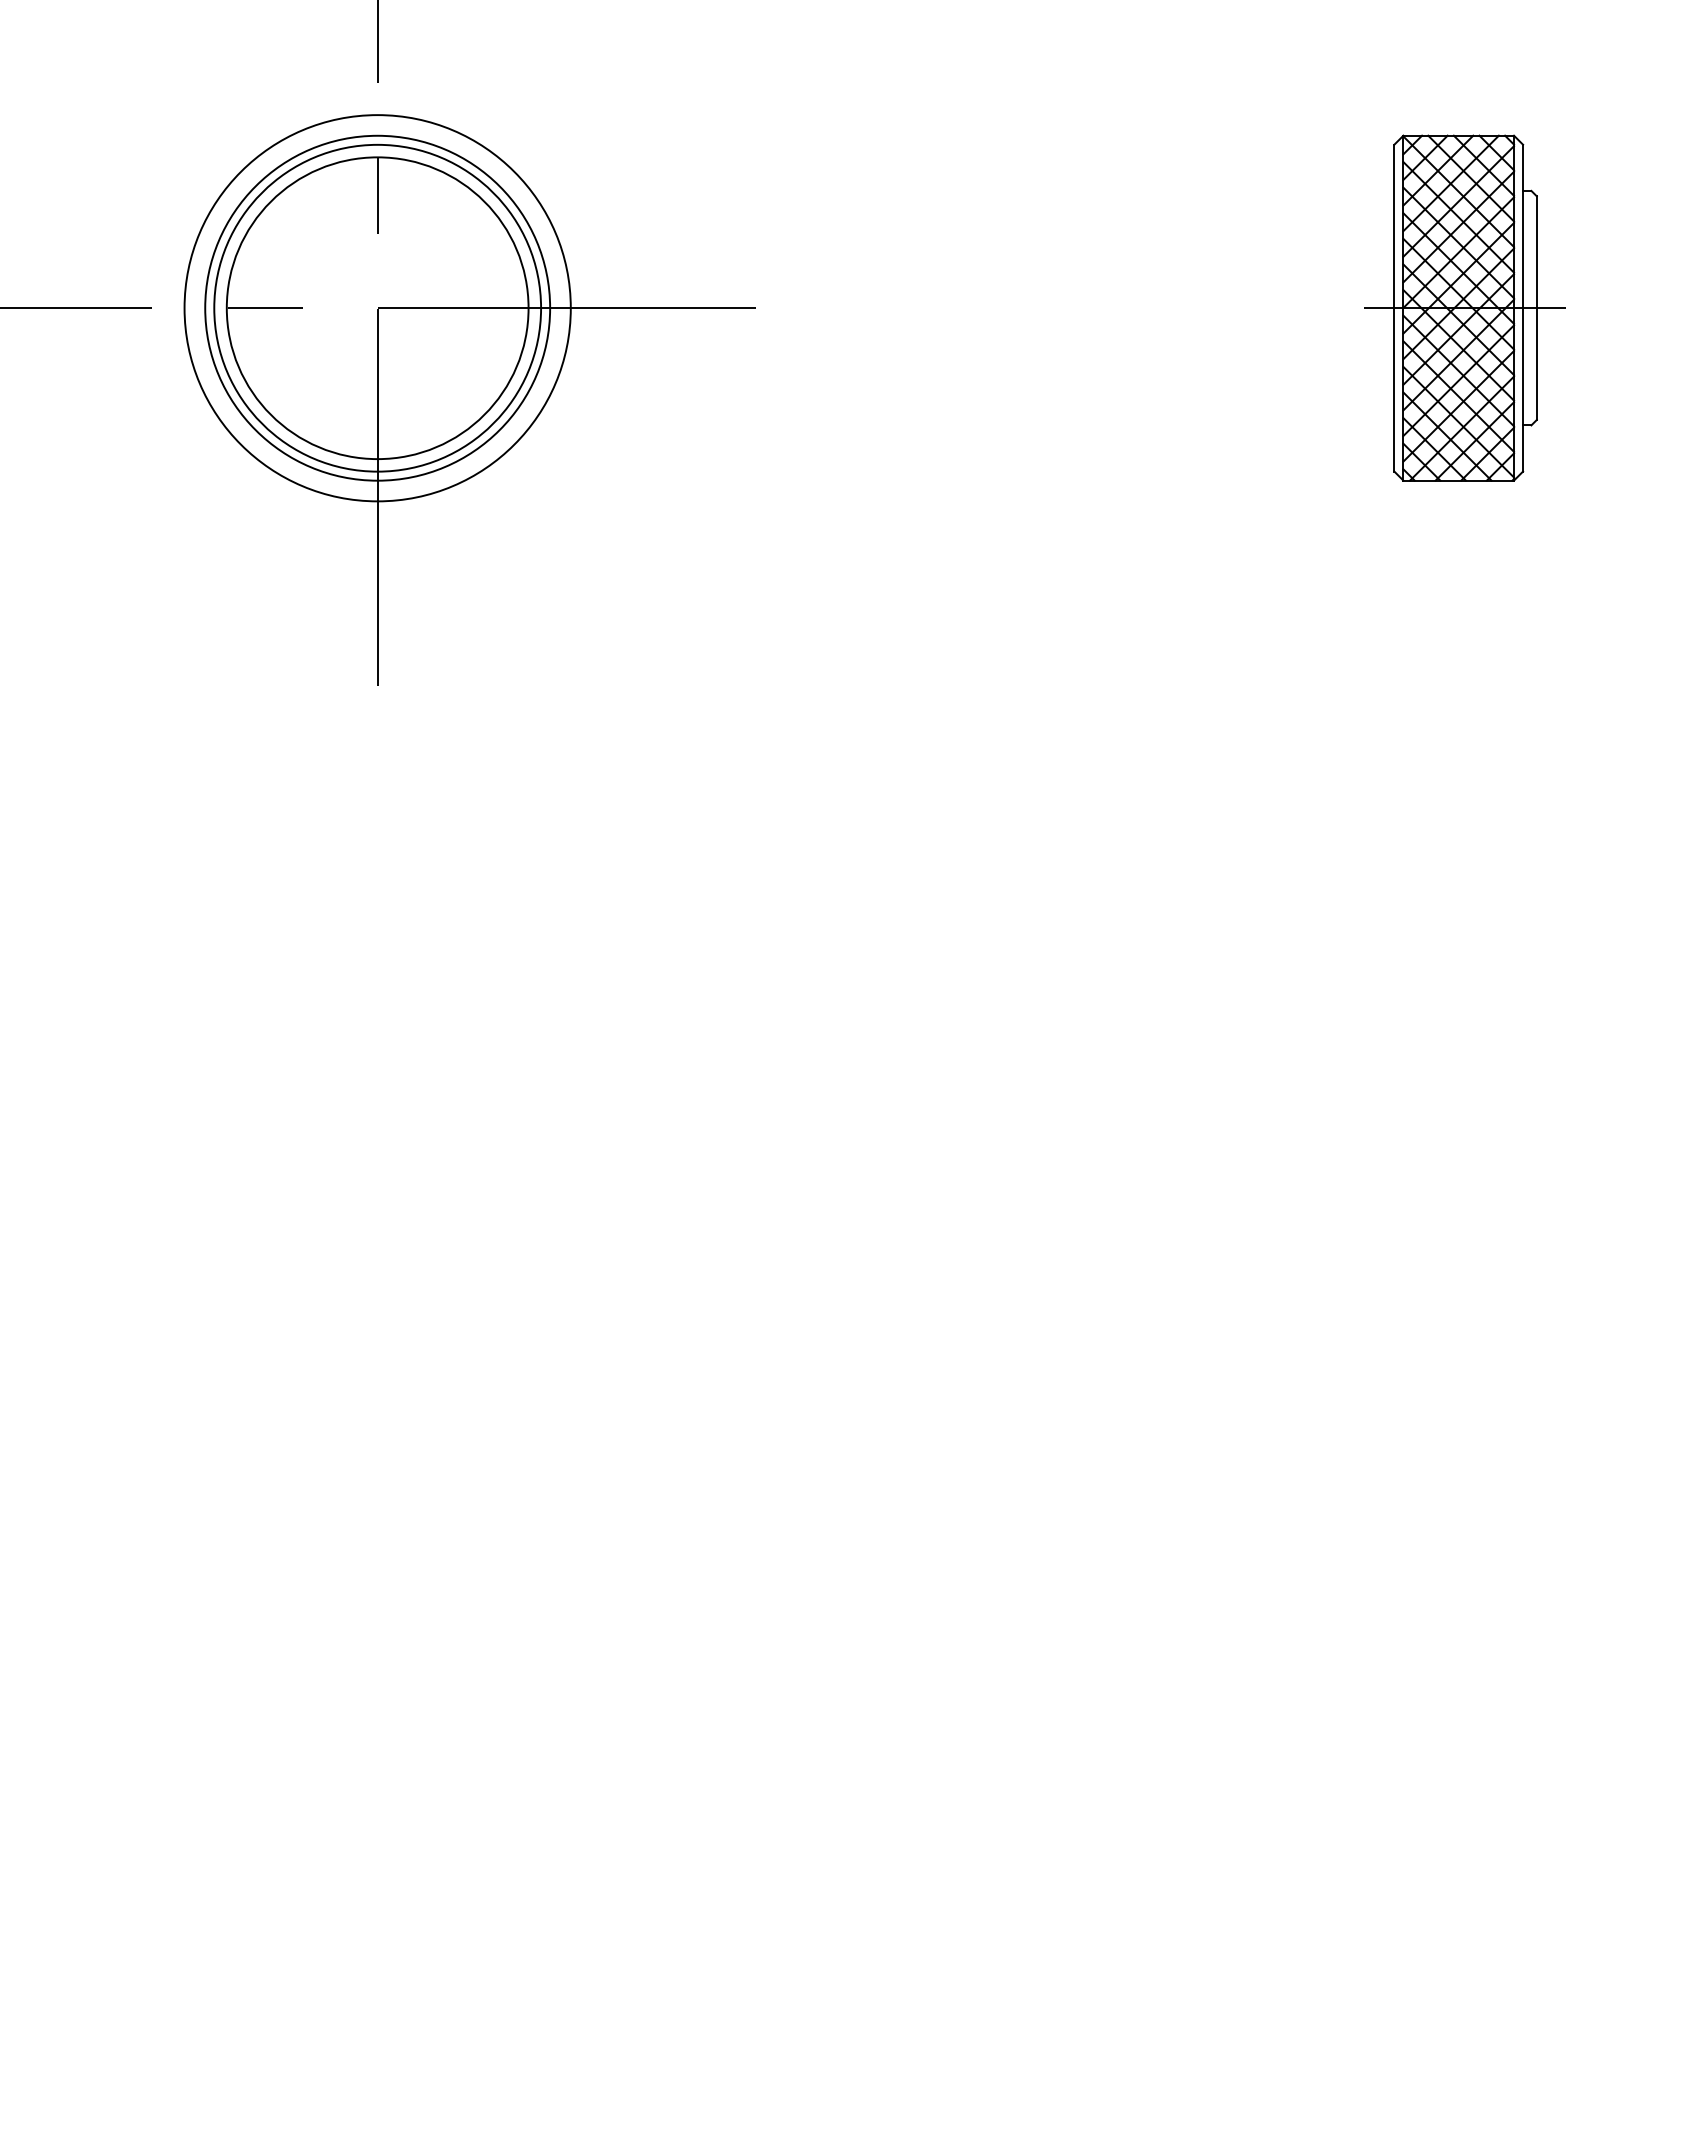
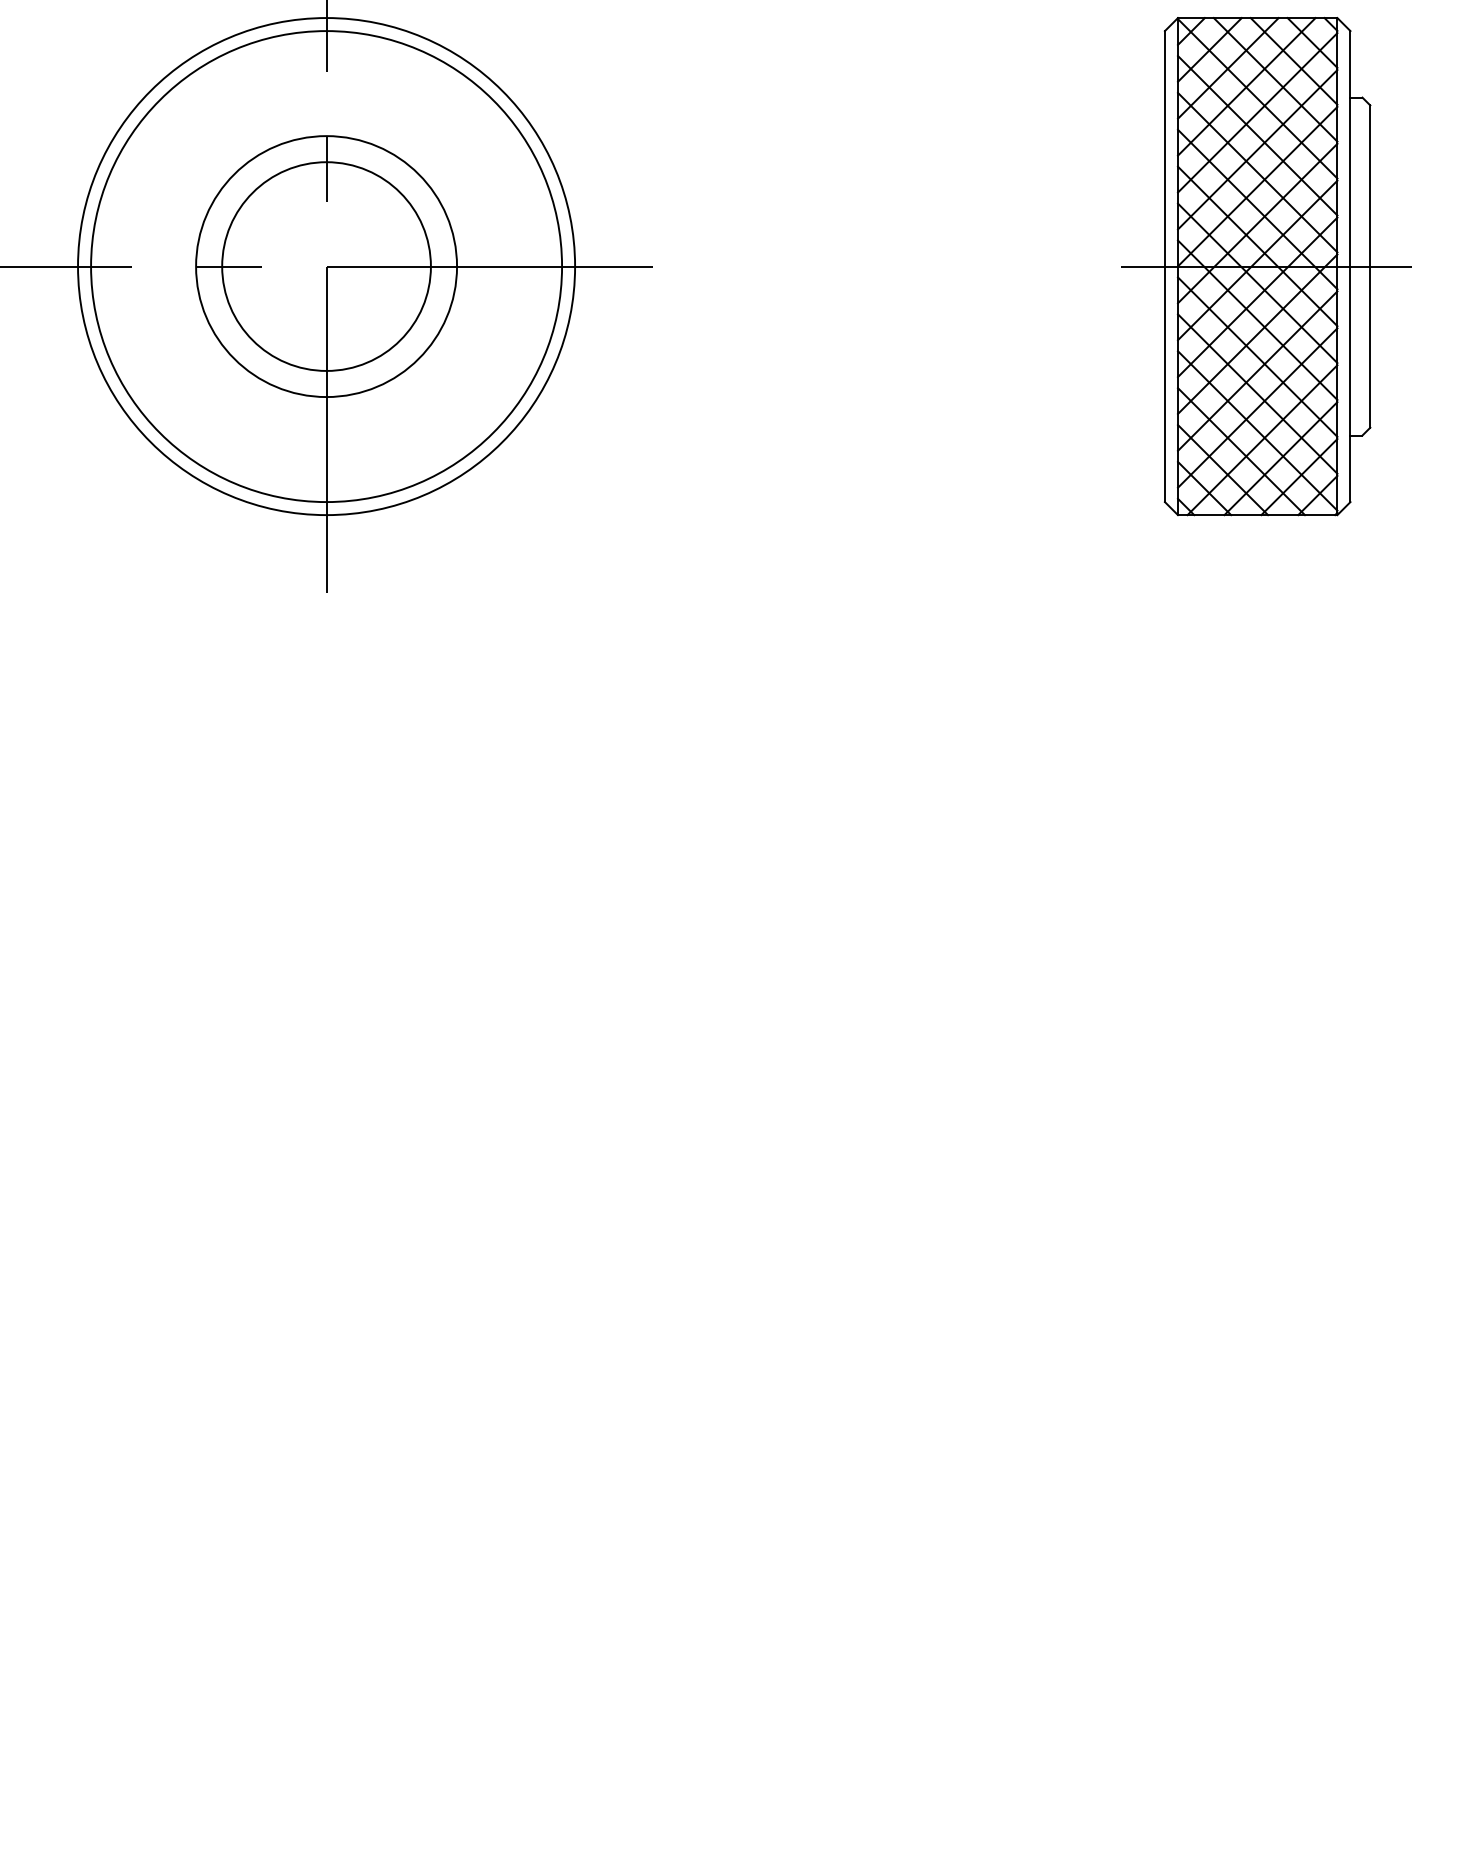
circle: (377, 307) -> (326, 265), size x0.62
circle: (377, 307) -> (326, 265), size x1.67
circle: (377, 307) -> (326, 265), size x1.67
part: (1464, 307) -> (1266, 265), size x1.67

